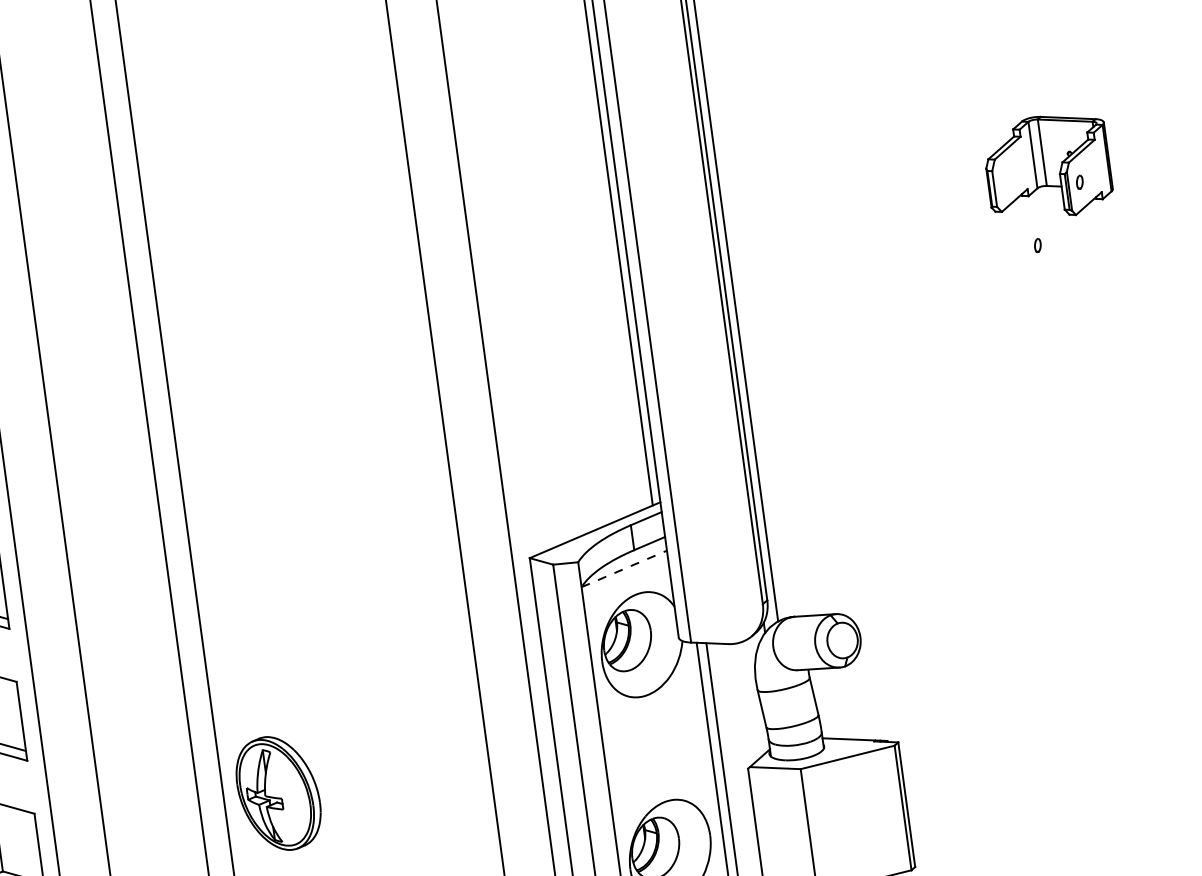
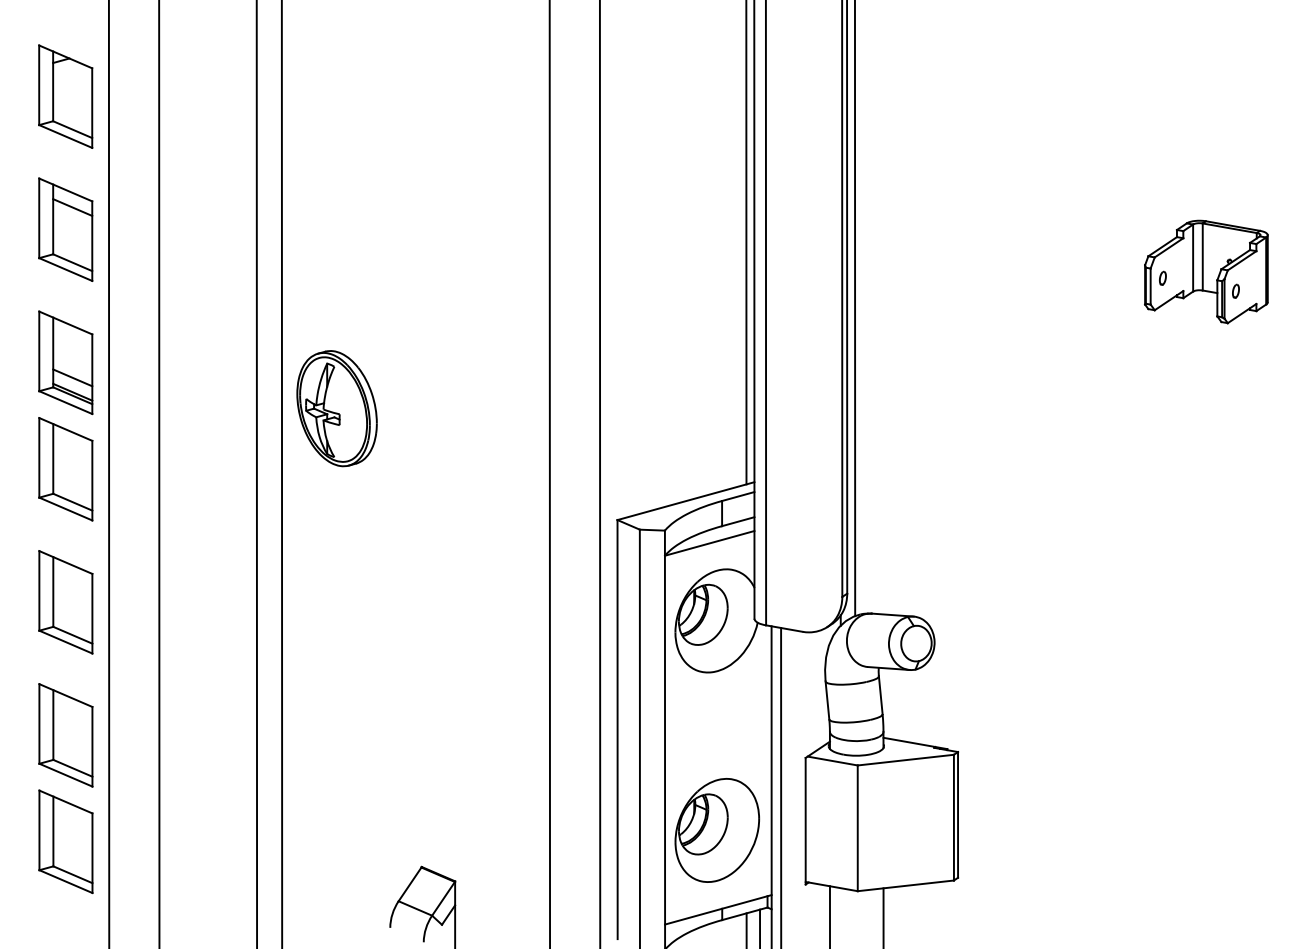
part: (1047, 166) -> (1206, 271), moved
line: (625, 568) -> (710, 543), dashed -> solid
part: (278, 793) -> (336, 408), moved

